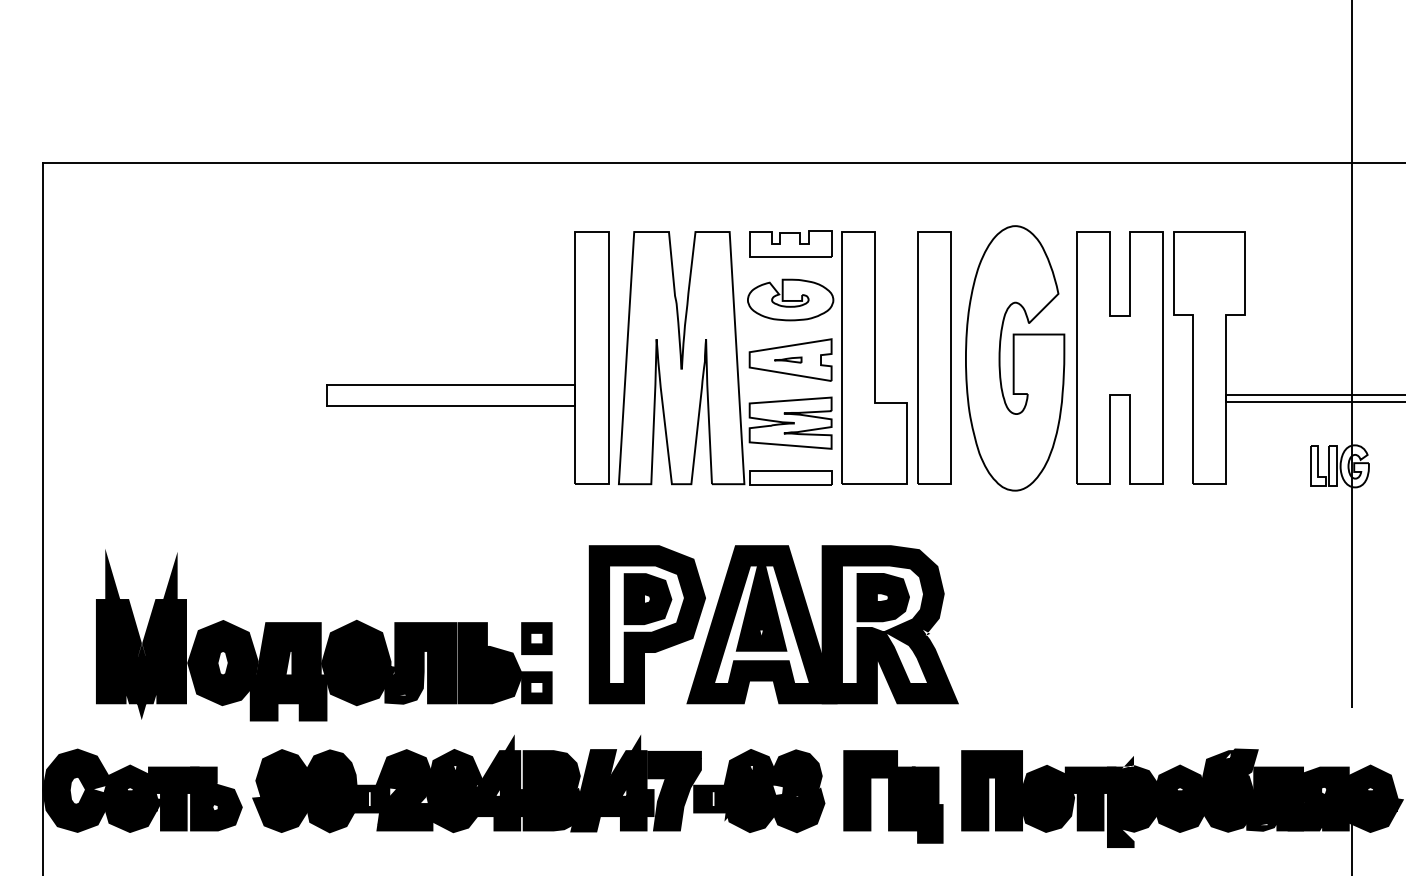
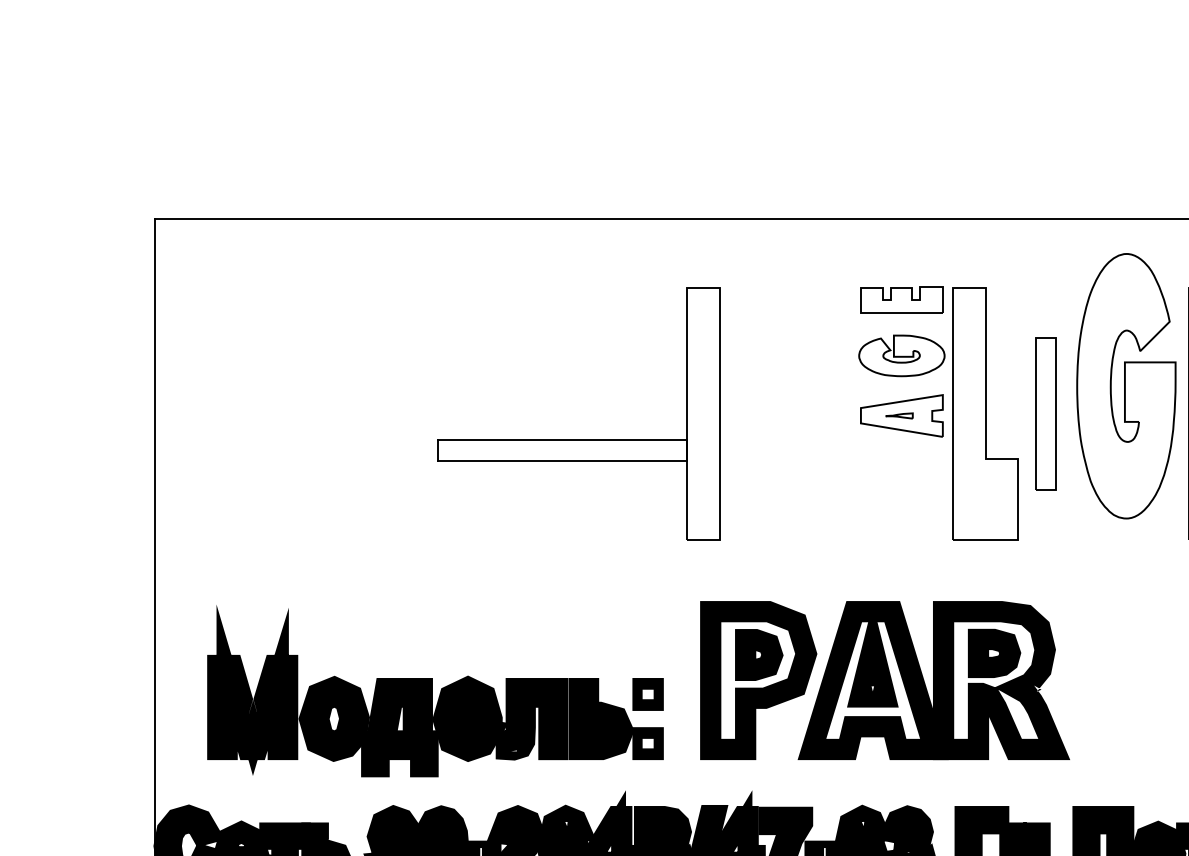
part: (934, 357) -> (1045, 413), size x0.6
part: (725, 358) -> (836, 414), removed
part: (1015, 358) -> (1126, 386), moved

